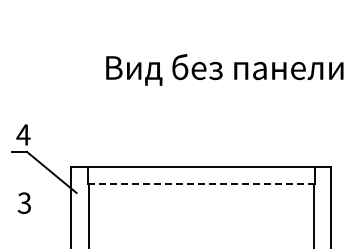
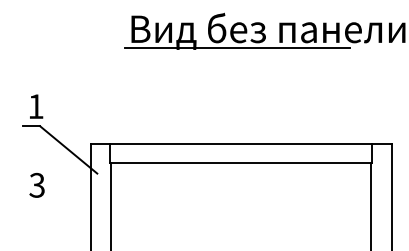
line: (197, 84) -> (236, 48), added
text: (23, 134) -> (36, 106), 4 -> 1
line: (200, 183) -> (240, 162), dashed -> solid

